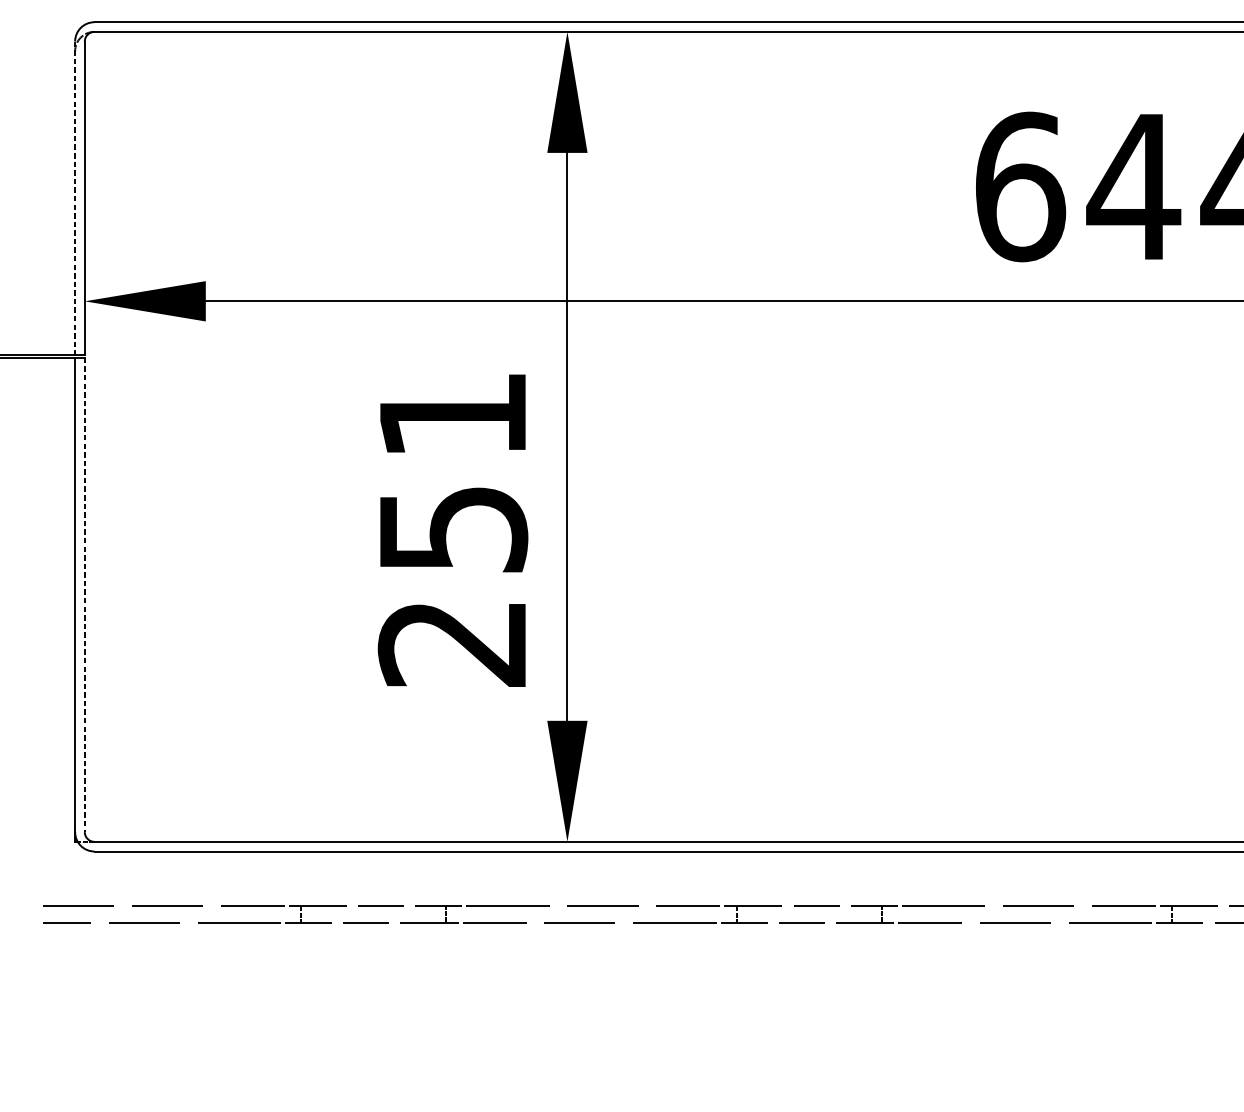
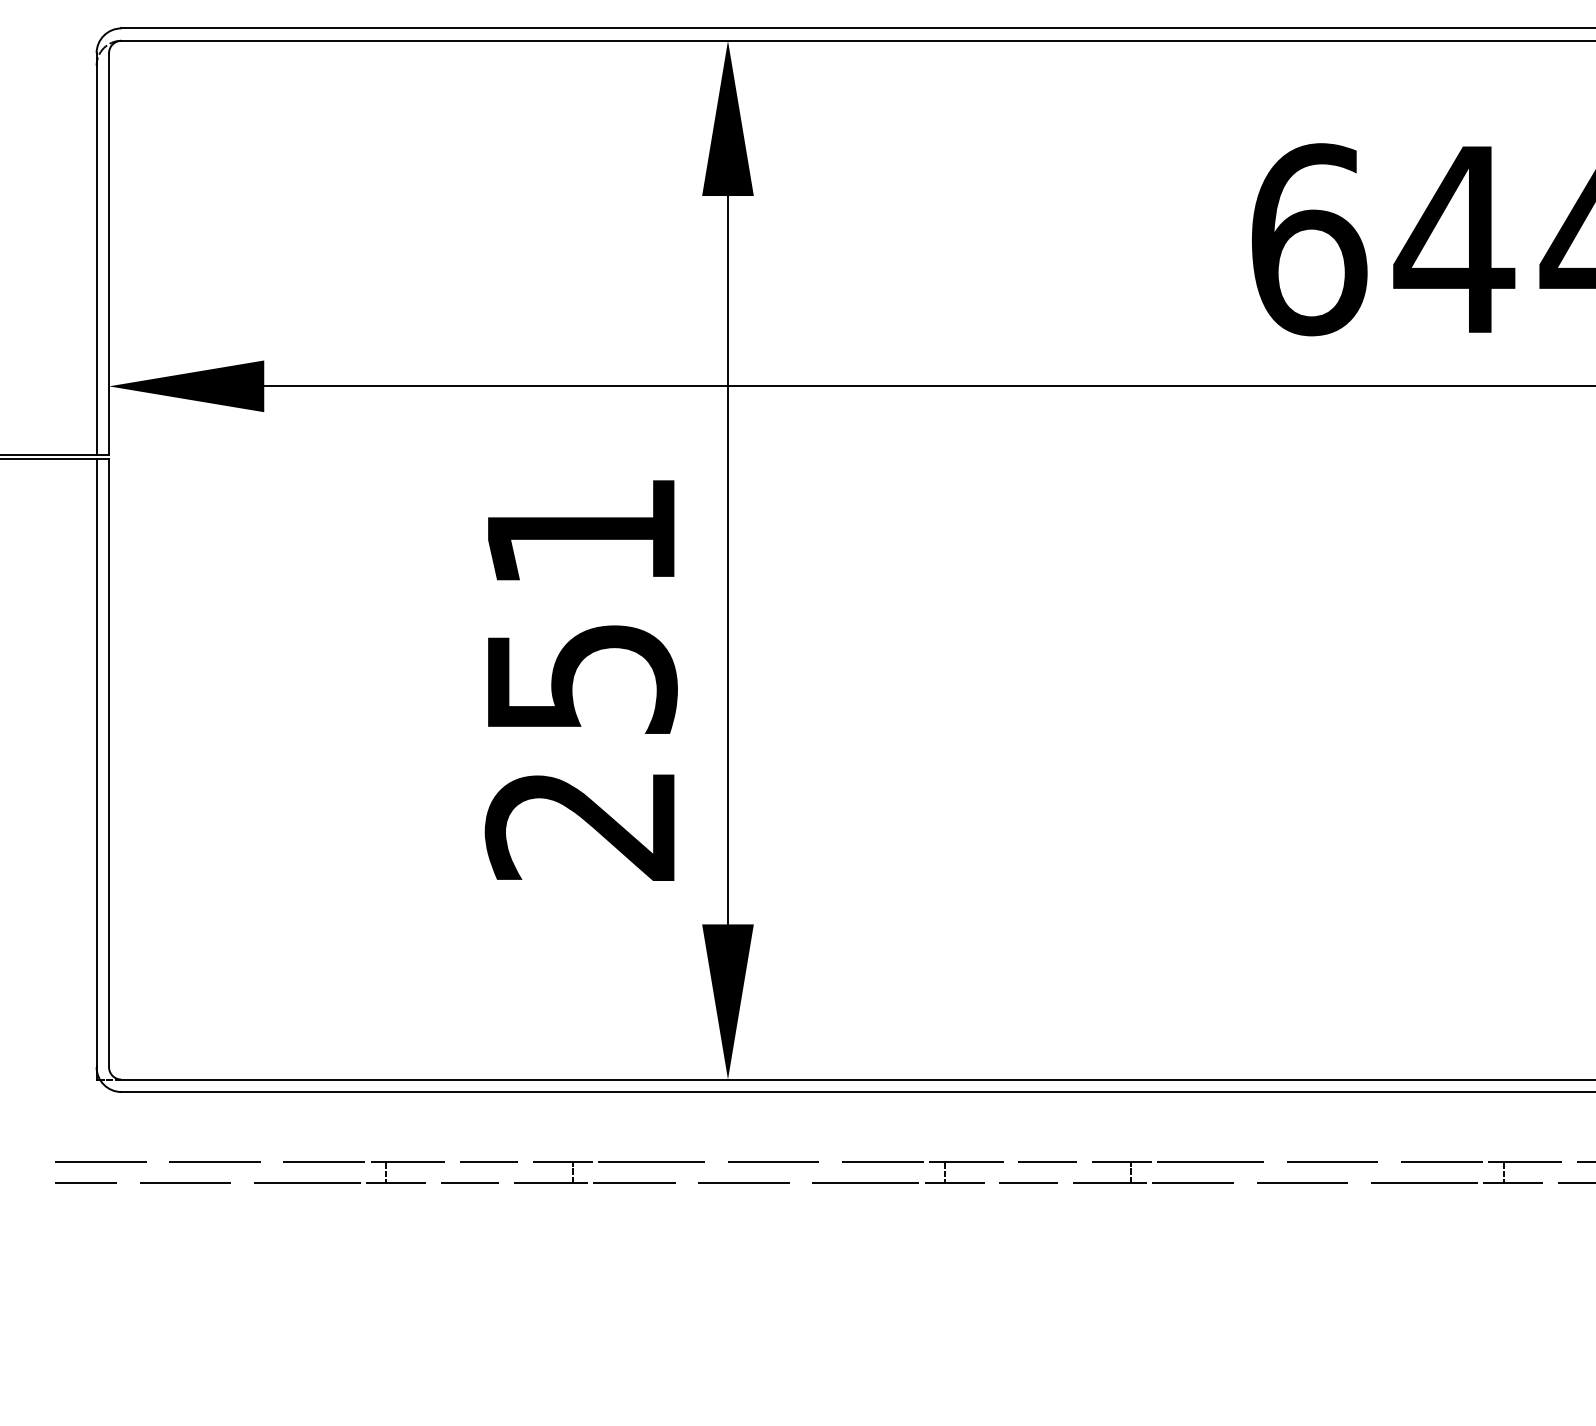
line: (75, 197) -> (96, 253), dashed -> solid
line: (85, 595) -> (109, 763), dashed -> solid

